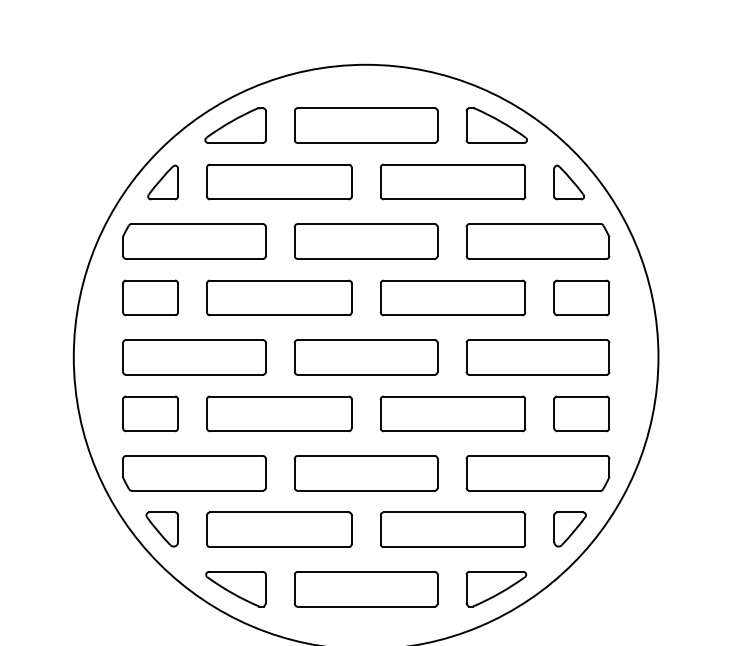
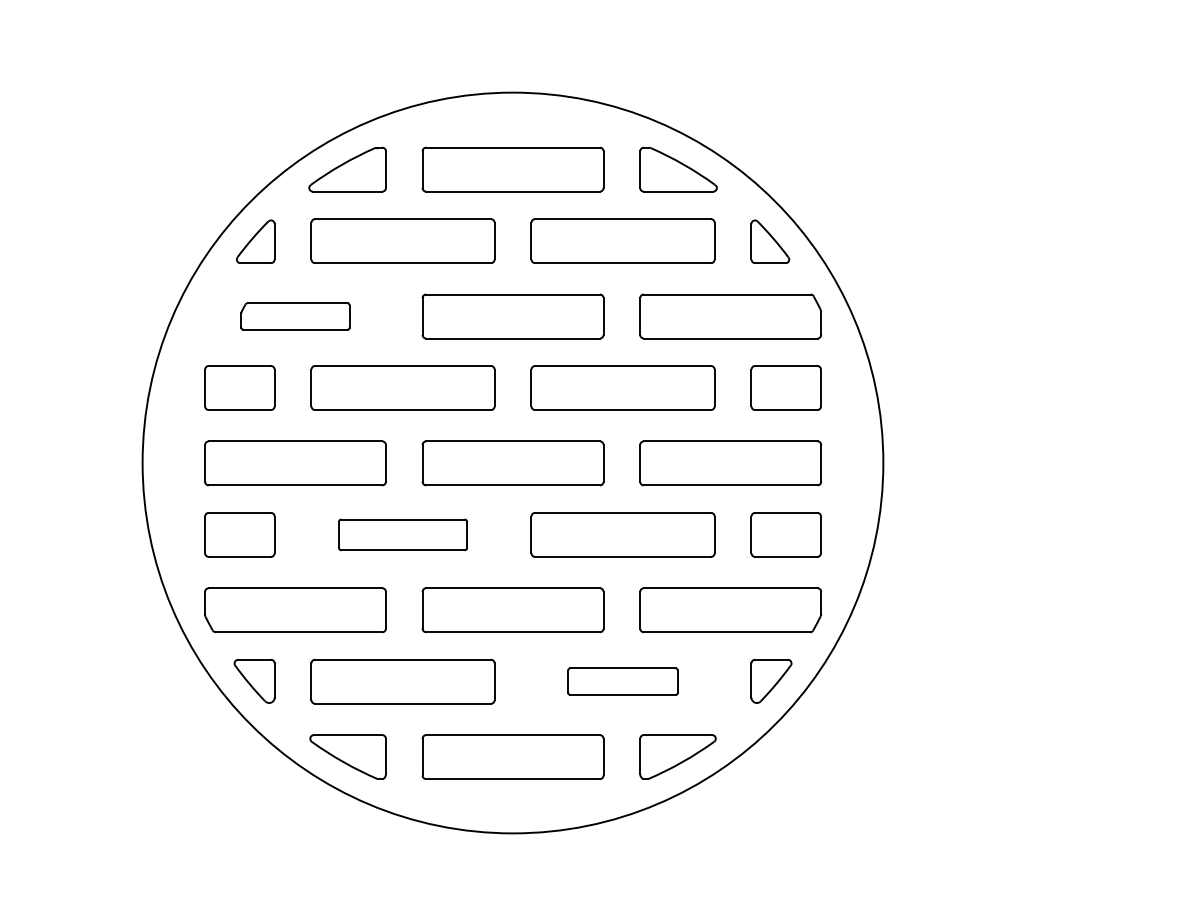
part: (194, 241) -> (295, 316), size x0.6
part: (278, 413) -> (402, 534), size x0.7
part: (452, 529) -> (622, 681), size x0.6

